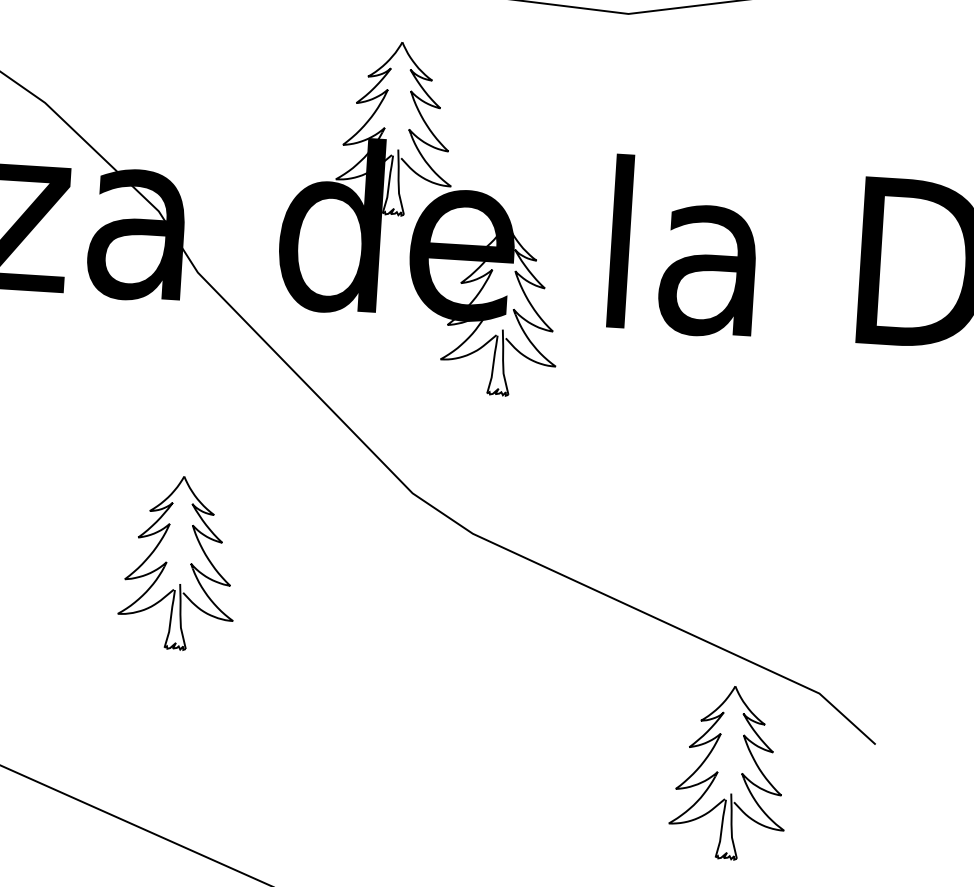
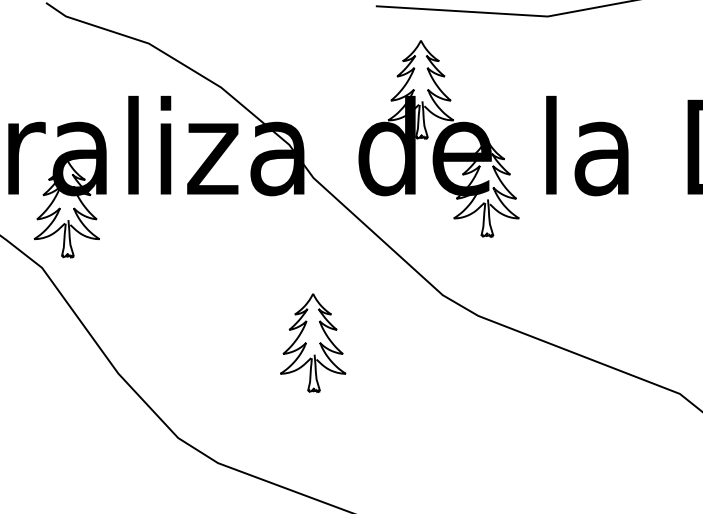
part: (730, 772) -> (632, 441), removed

